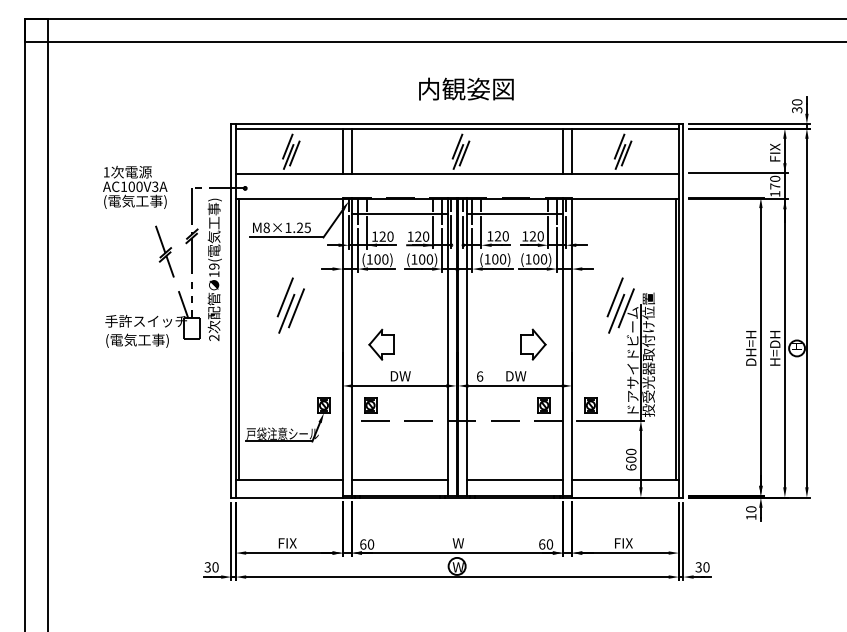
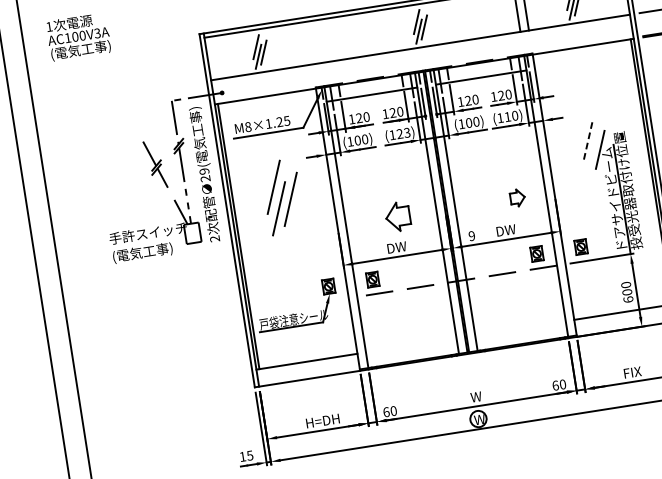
line: (342, 150) -> (308, 42), removed
line: (351, 150) -> (316, 41), removed
text: (135, 187) -> (78, 37), moved
text: (426, 259) -> (404, 133), (100) -> (123)
text: (536, 259) -> (508, 117), (100) -> (110)
text: (214, 274) -> (205, 178), 19( -> 29(
line: (615, 297) -> (588, 141), solid -> dashed
part: (290, 305) -> (282, 196), size x1.4
line: (616, 313) -> (591, 156), removed
part: (381, 344) -> (397, 216), moved
part: (533, 344) -> (517, 197), size x0.6
text: (479, 376) -> (471, 236), 6 -> 9
line: (399, 479) -> (411, 345), removed
line: (515, 479) -> (520, 328), removed
text: (296, 543) -> (323, 421), FIX -> H=DH
text: (211, 567) -> (246, 456), 30 -> 15

